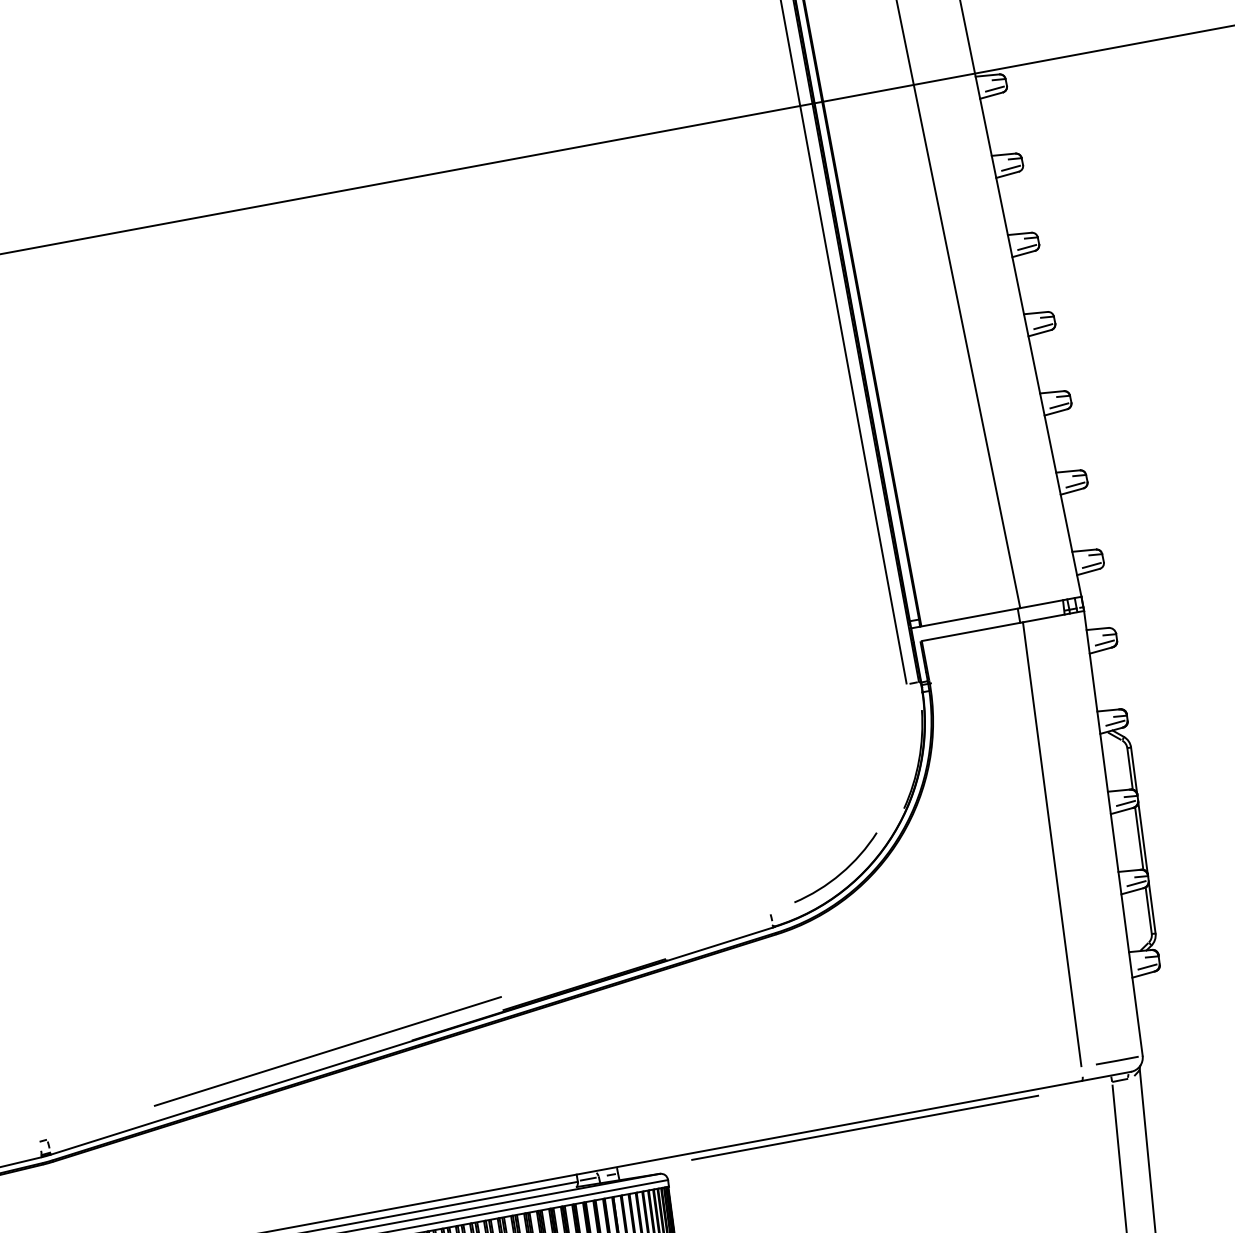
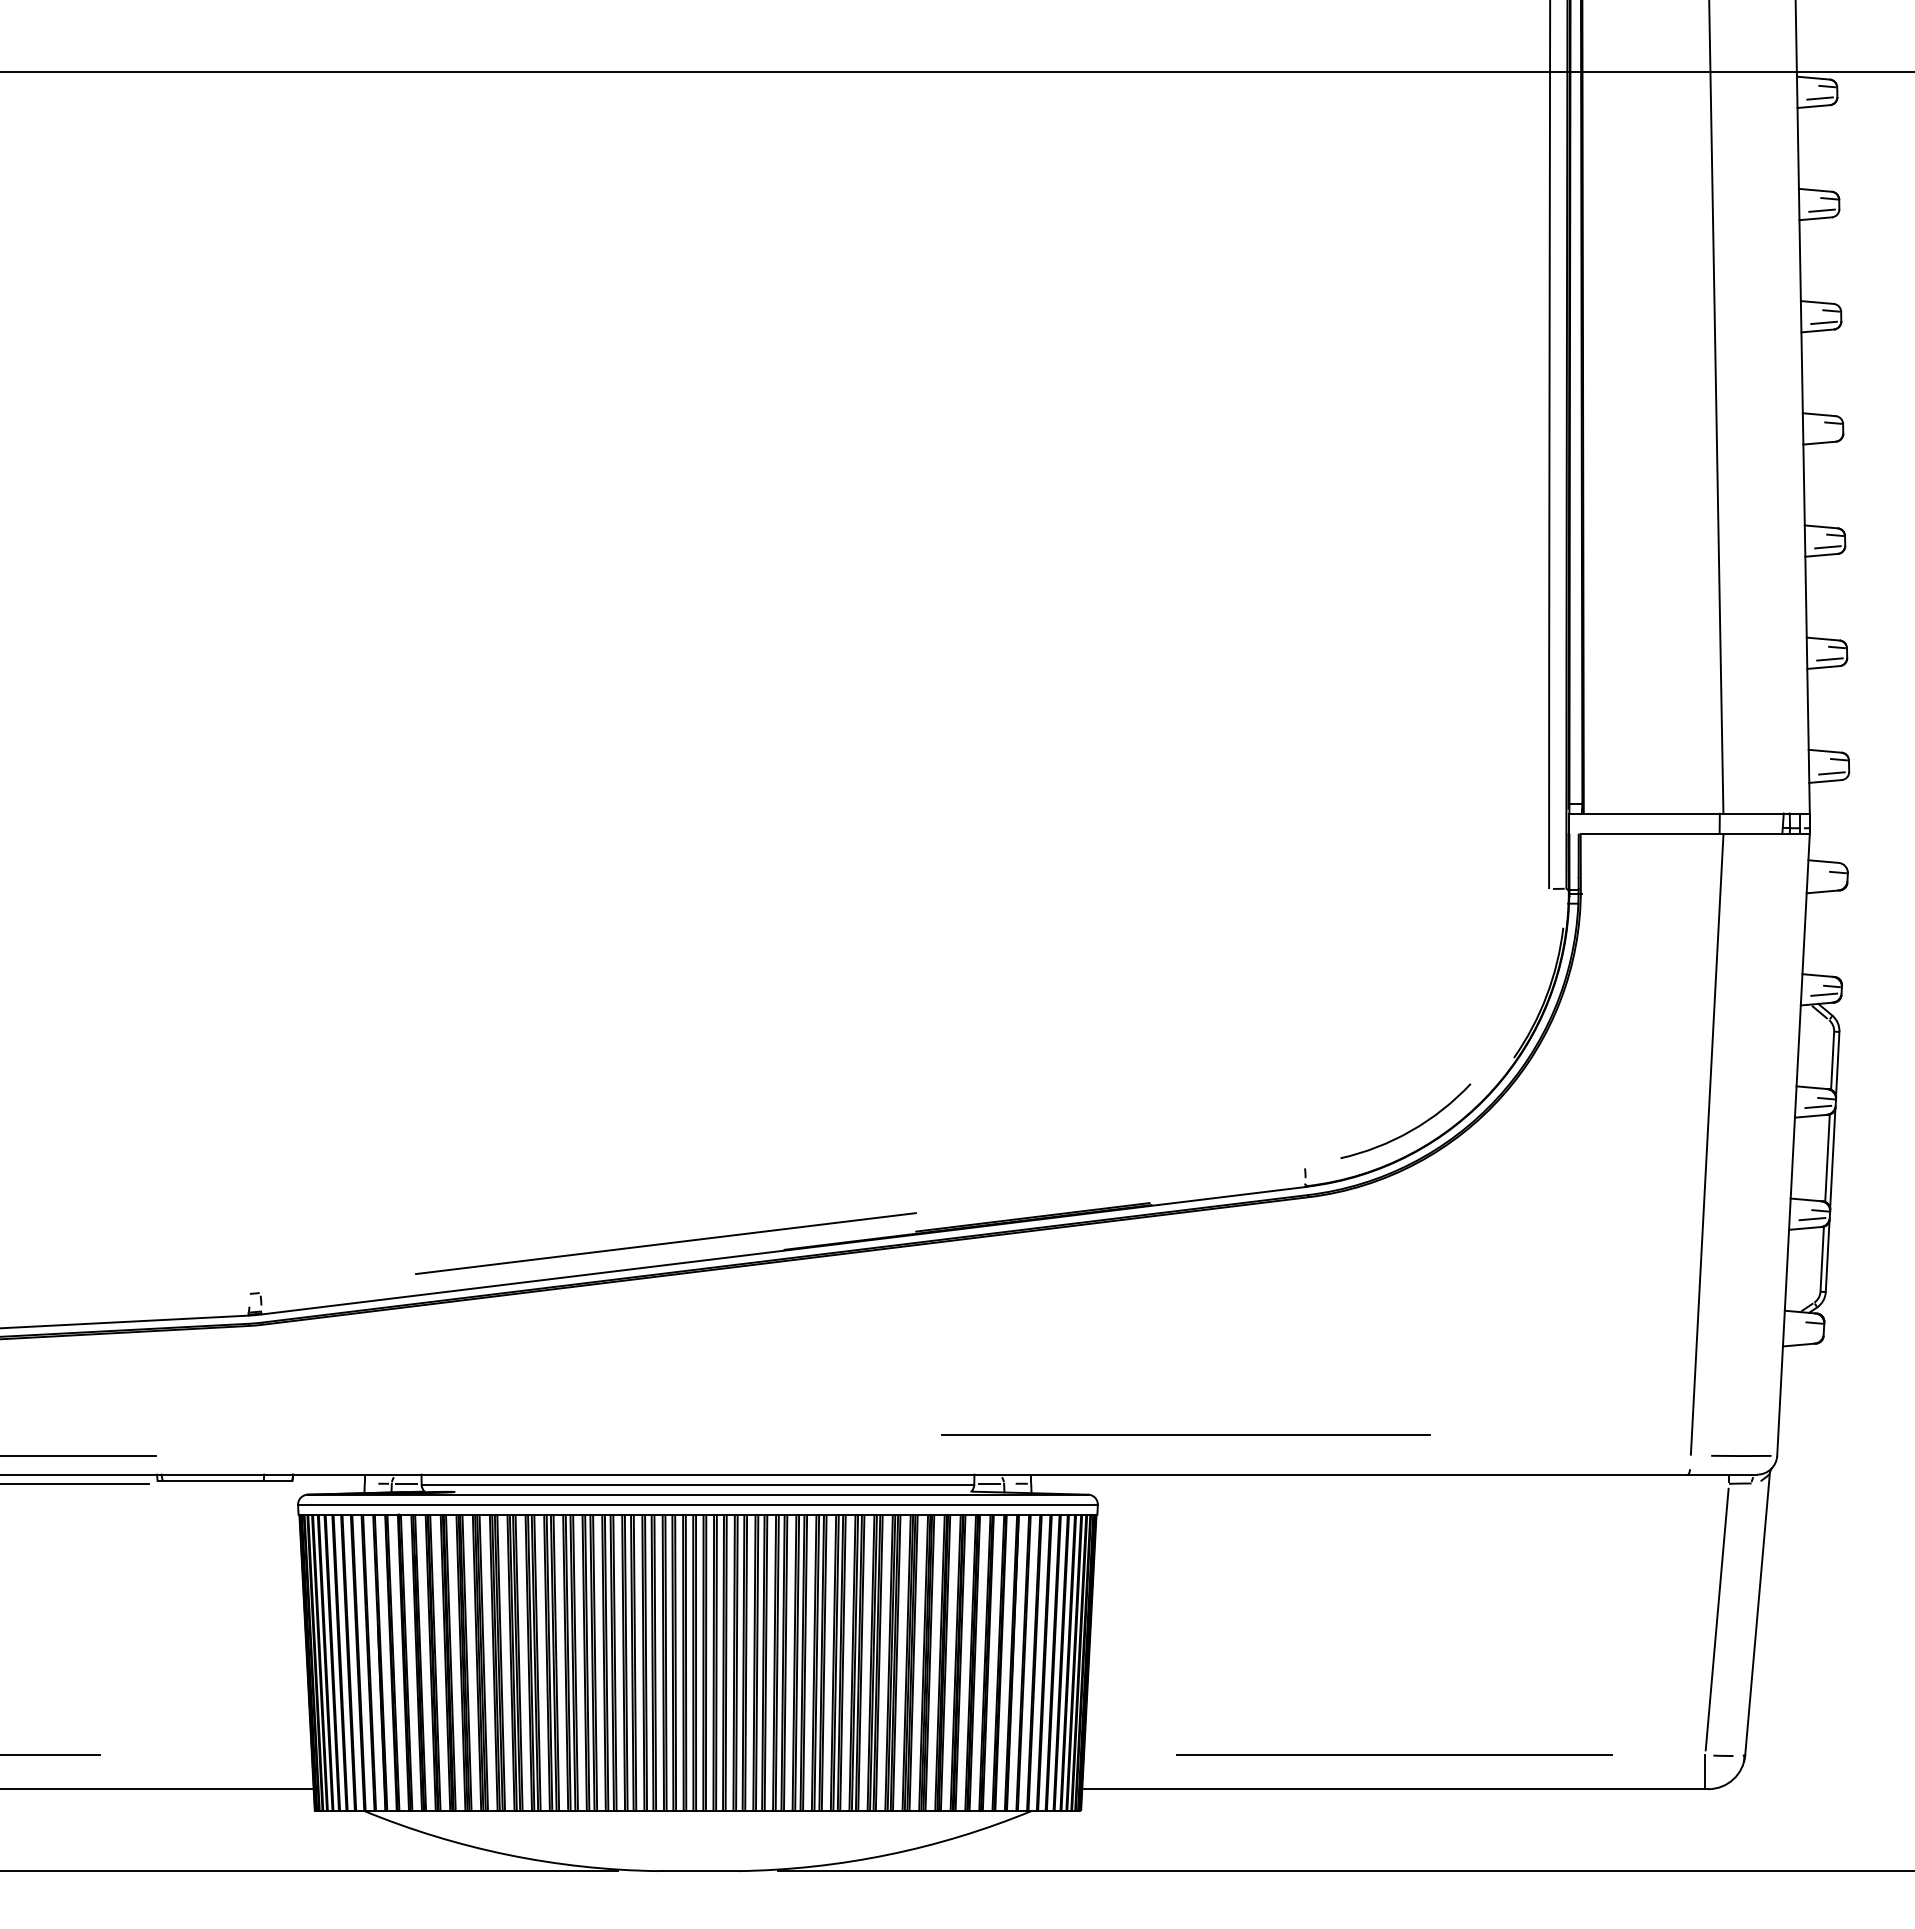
line: (1042, 326) -> (1825, 434), removed
line: (1104, 643) -> (1829, 882), removed
line: (1147, 966) -> (1806, 1335), removed
line: (864, 1127) -> (1185, 1434), moved

